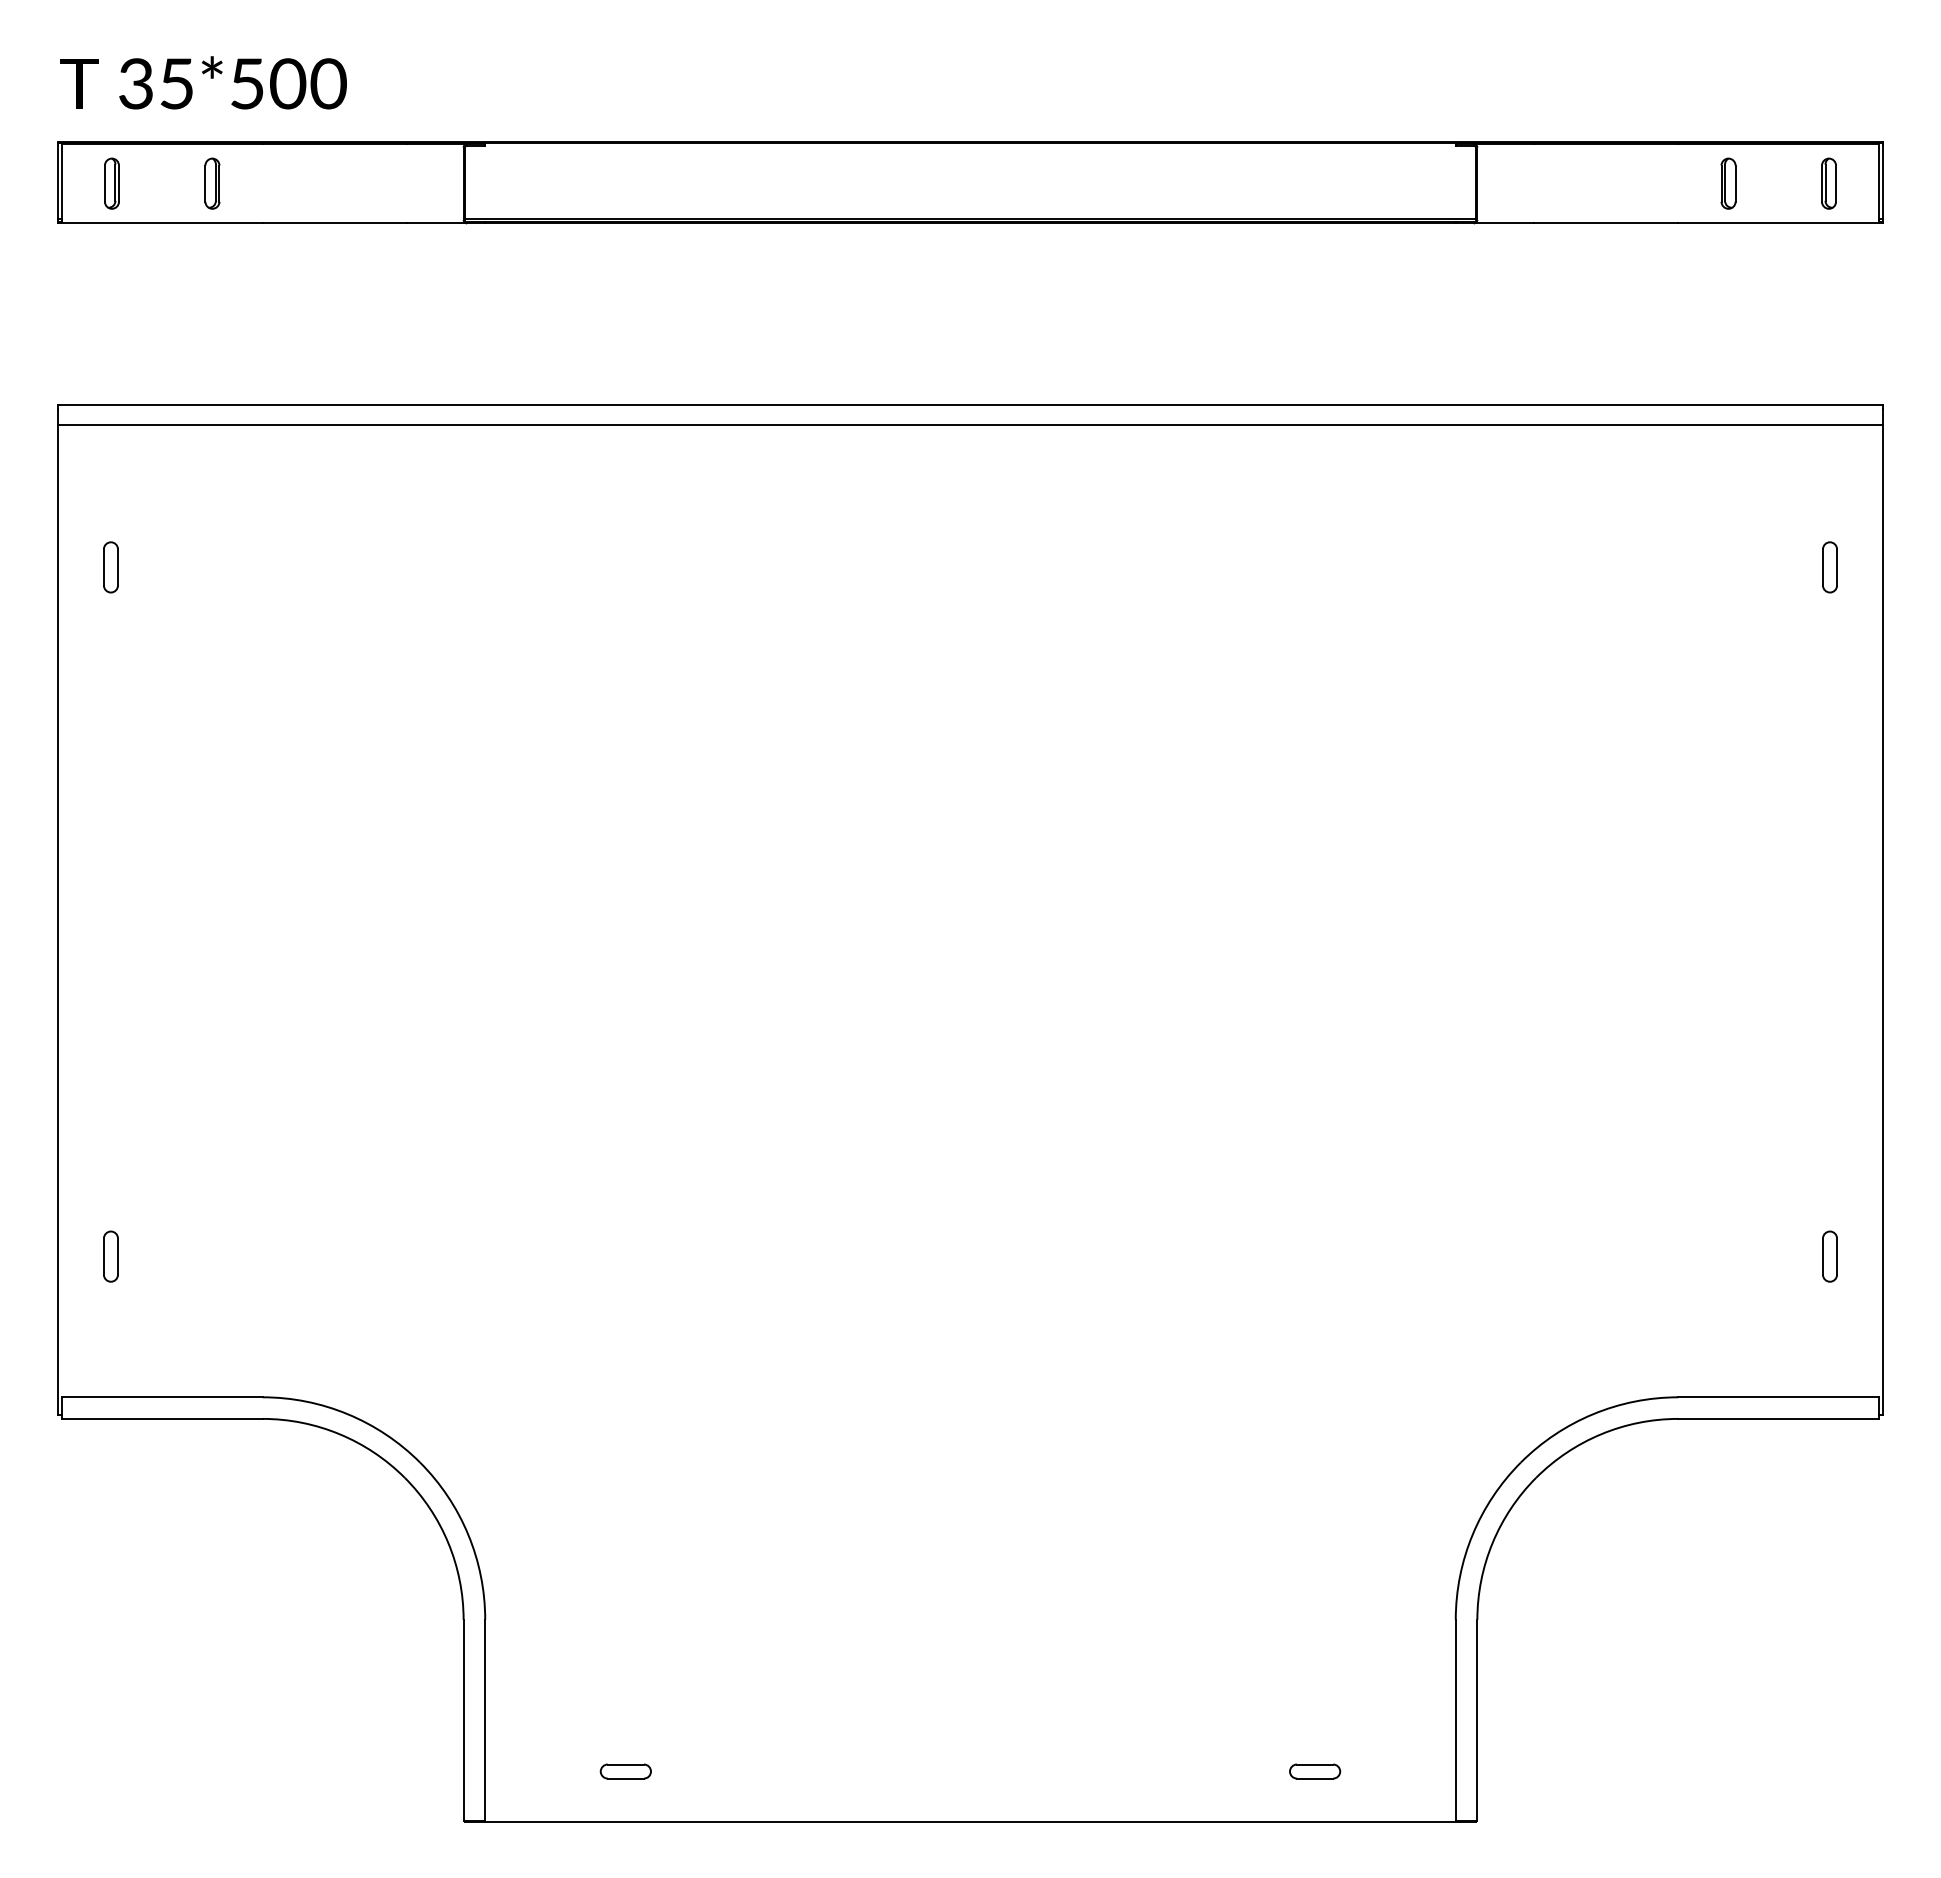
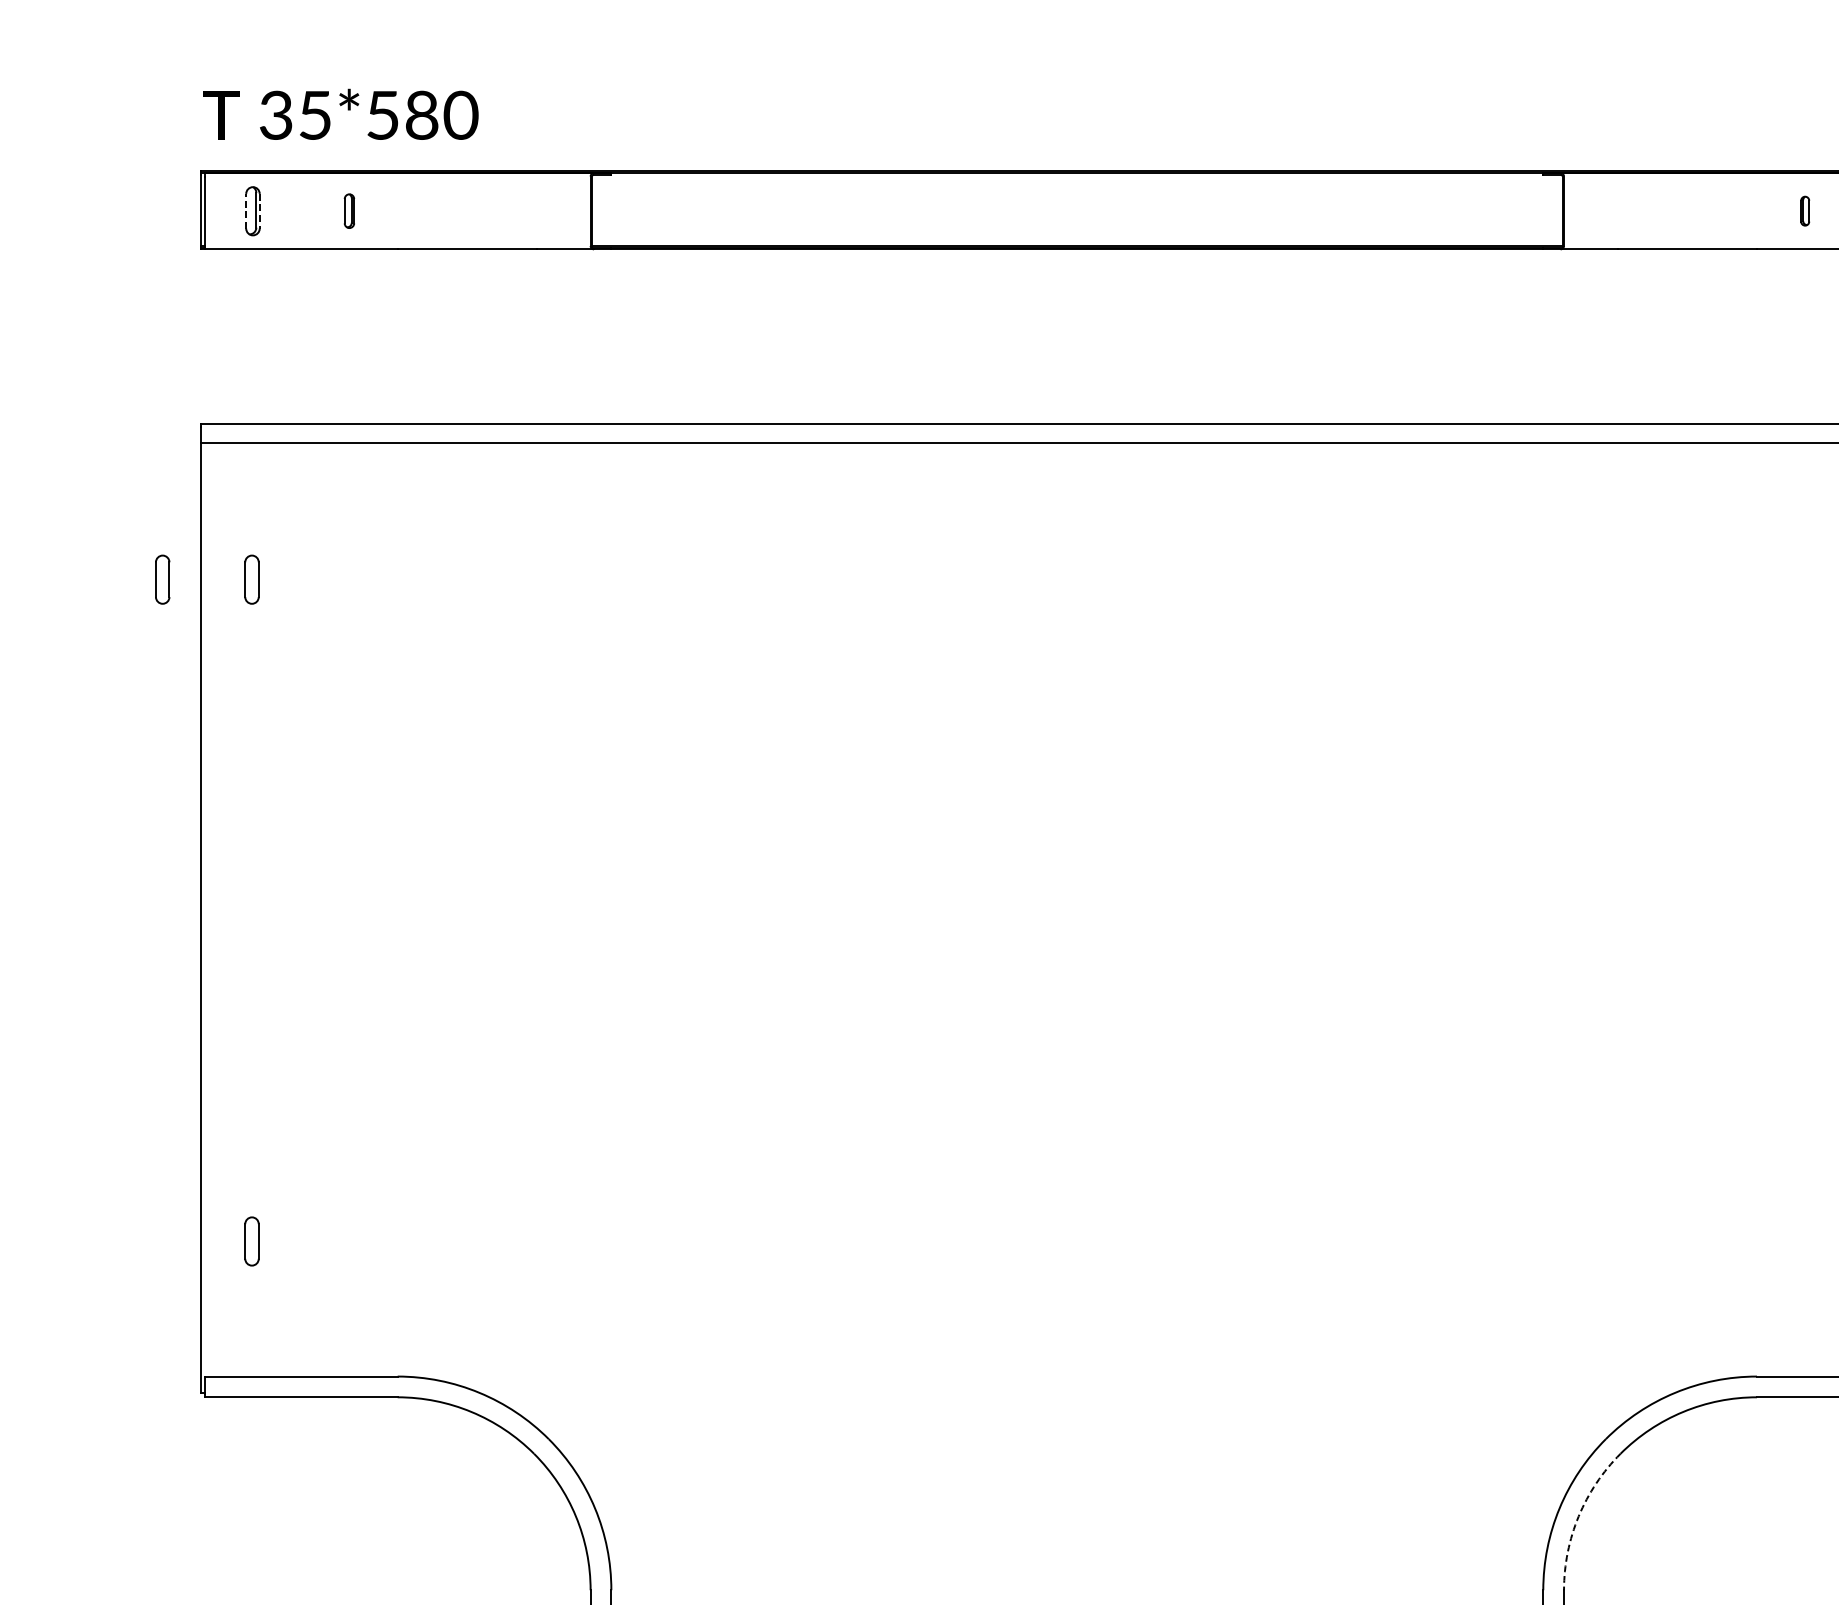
text: (288, 83) -> (422, 115), 35*500 -> 35*580
line: (104, 183) -> (245, 211), solid -> dashed
part: (212, 183) -> (349, 211), size x0.7
part: (1728, 183) -> (1805, 211), size x0.6
line: (119, 184) -> (260, 212), solid -> dashed
part: (17, 567) -> (162, 579), added
arc: (1492, 1542) -> (1578, 1515), solid -> dashed

